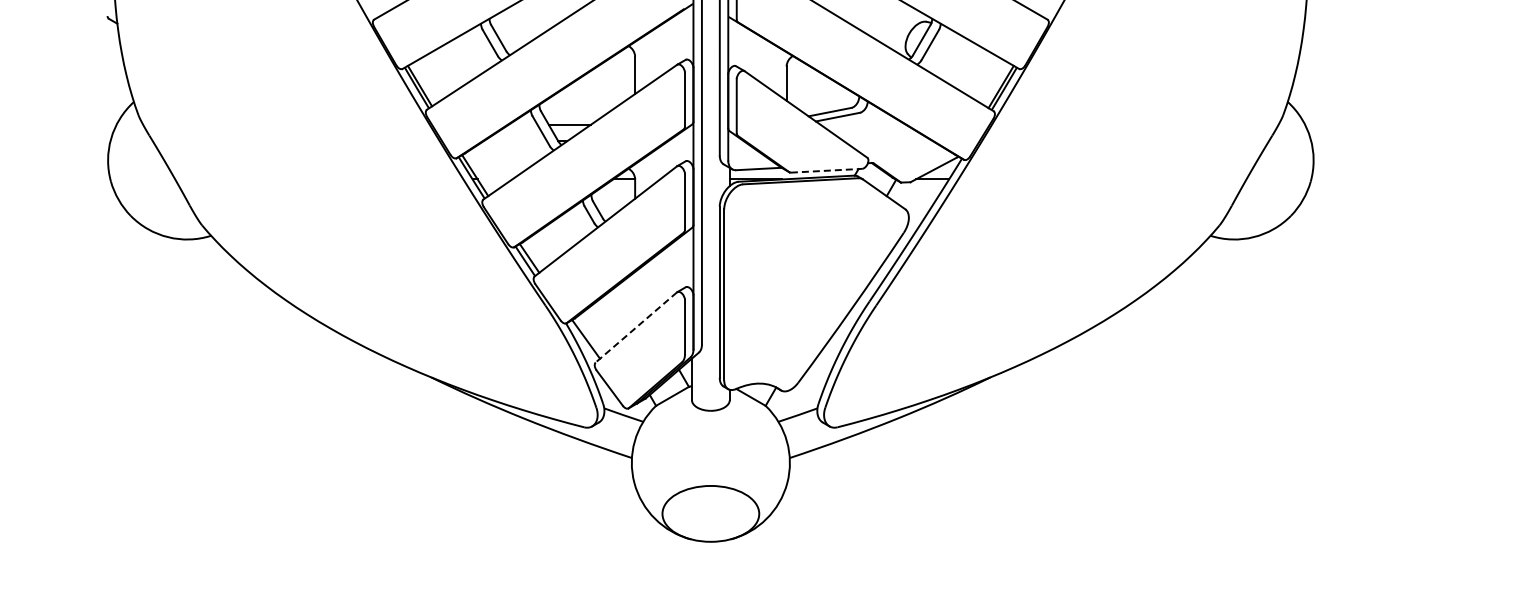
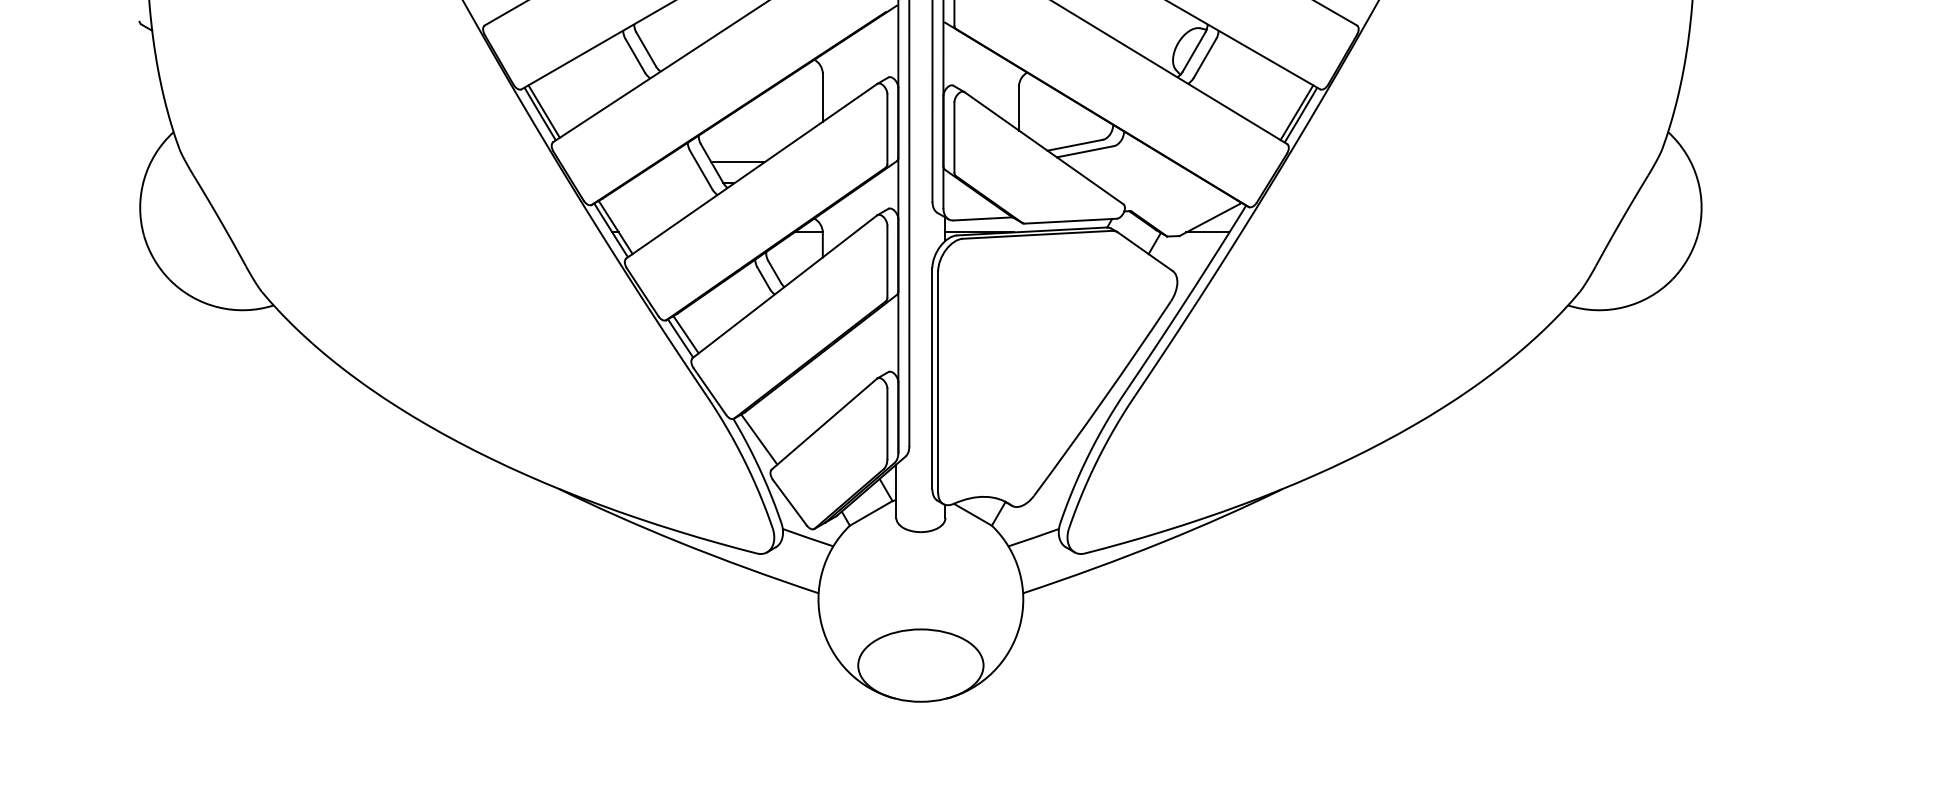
line: (826, 170) -> (1070, 220), dashed -> solid
line: (636, 327) -> (824, 424), dashed -> solid

